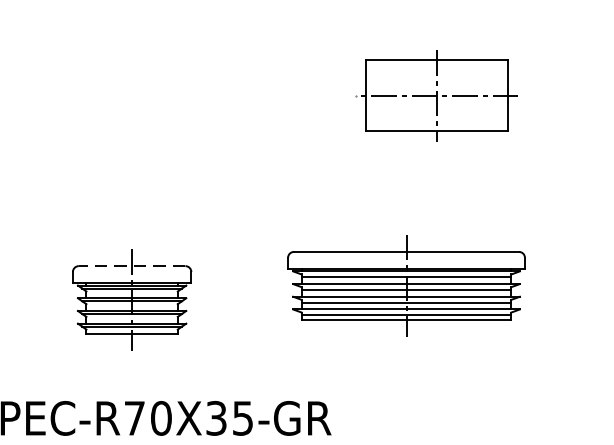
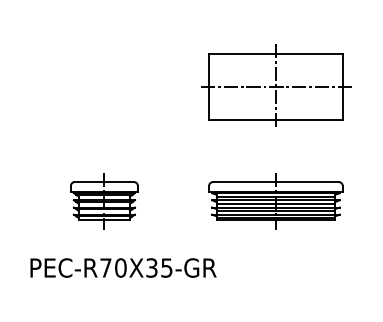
part: (437, 94) -> (276, 85), size x1.67
line: (130, 266) -> (103, 182), dashed -> solid
part: (405, 286) -> (275, 201), moved

